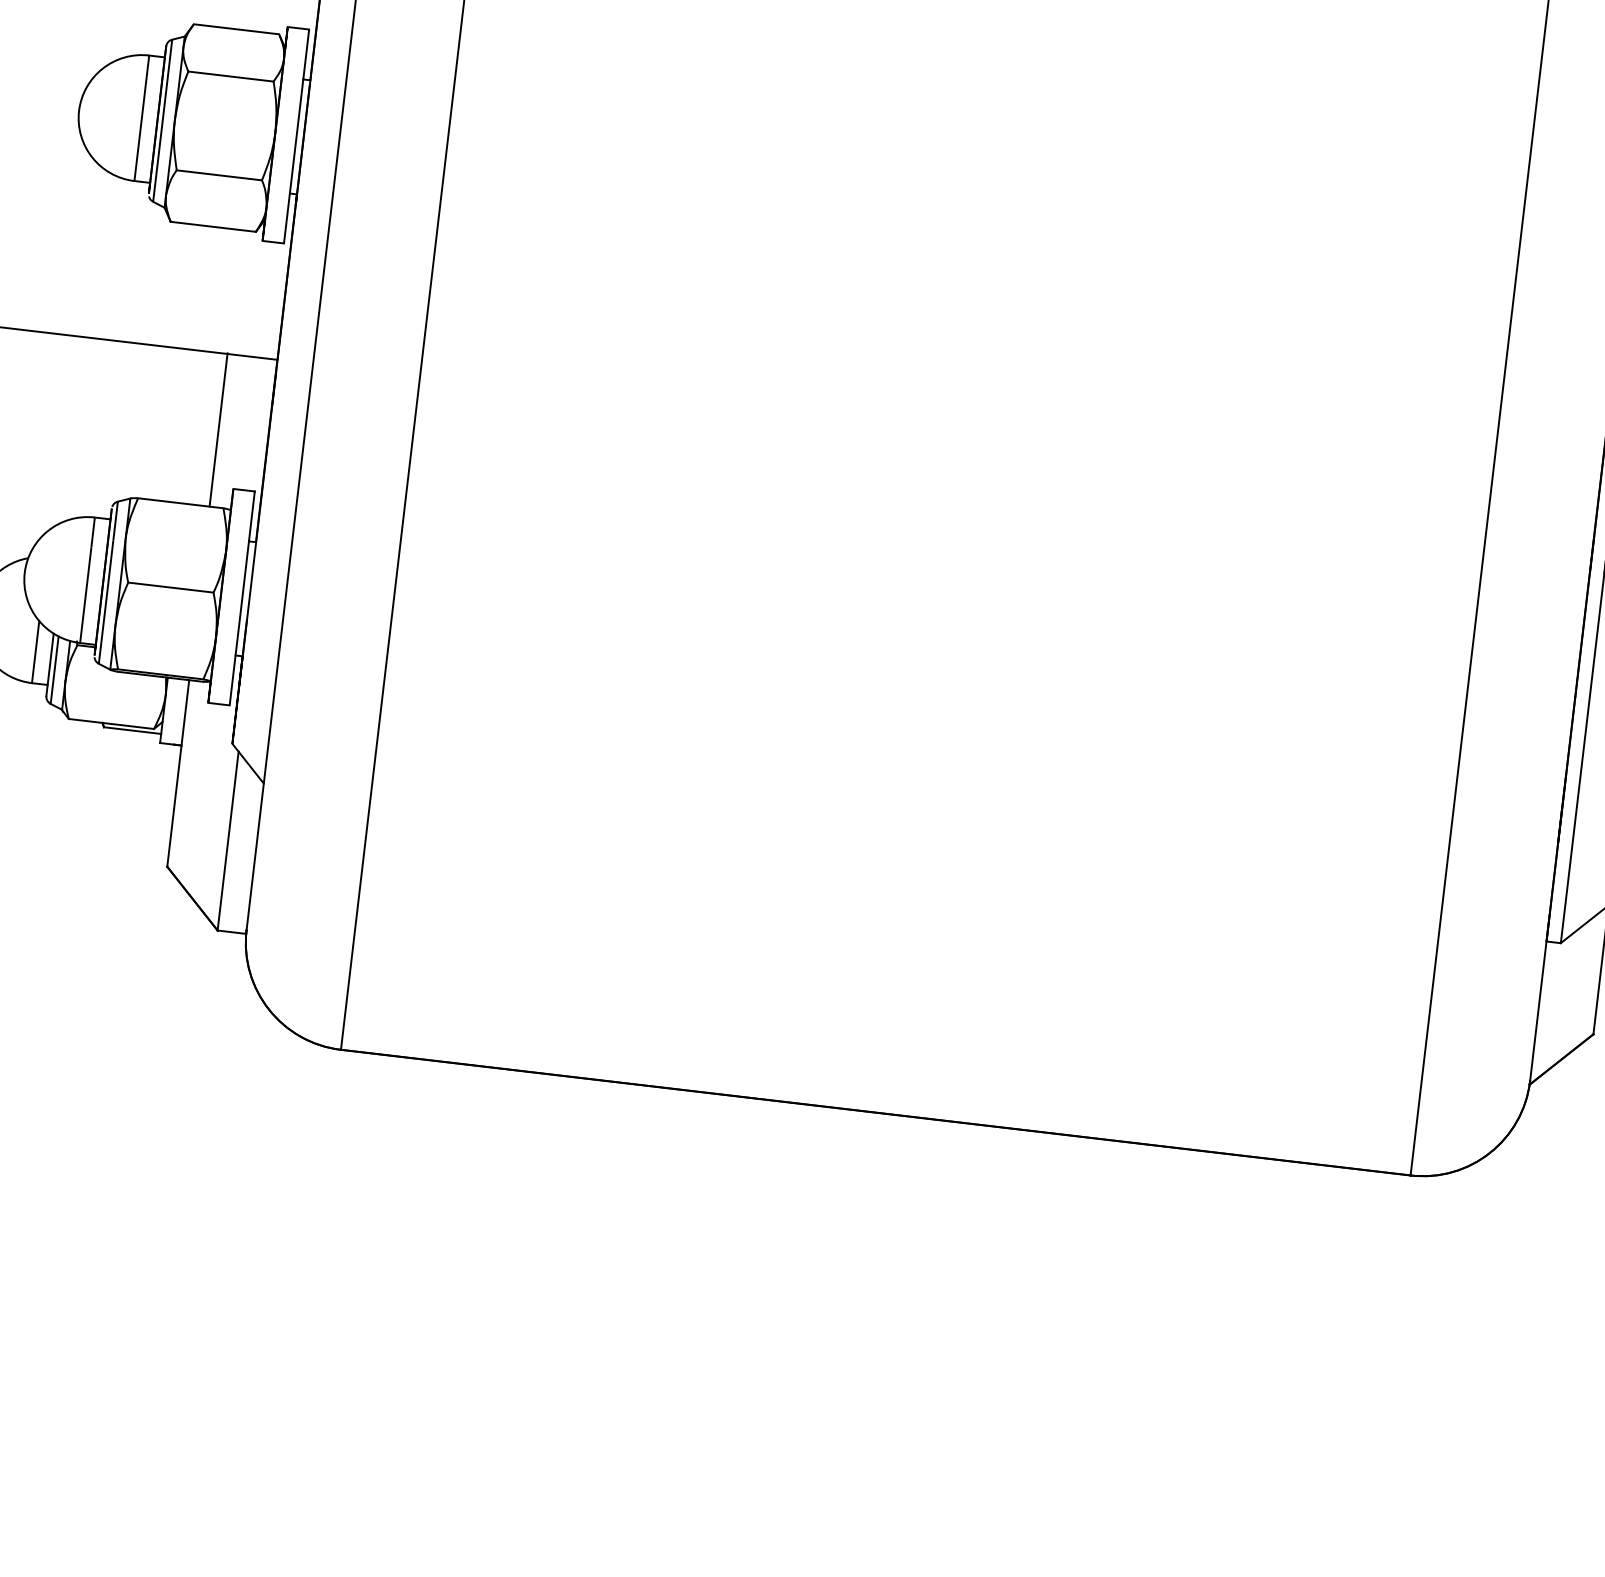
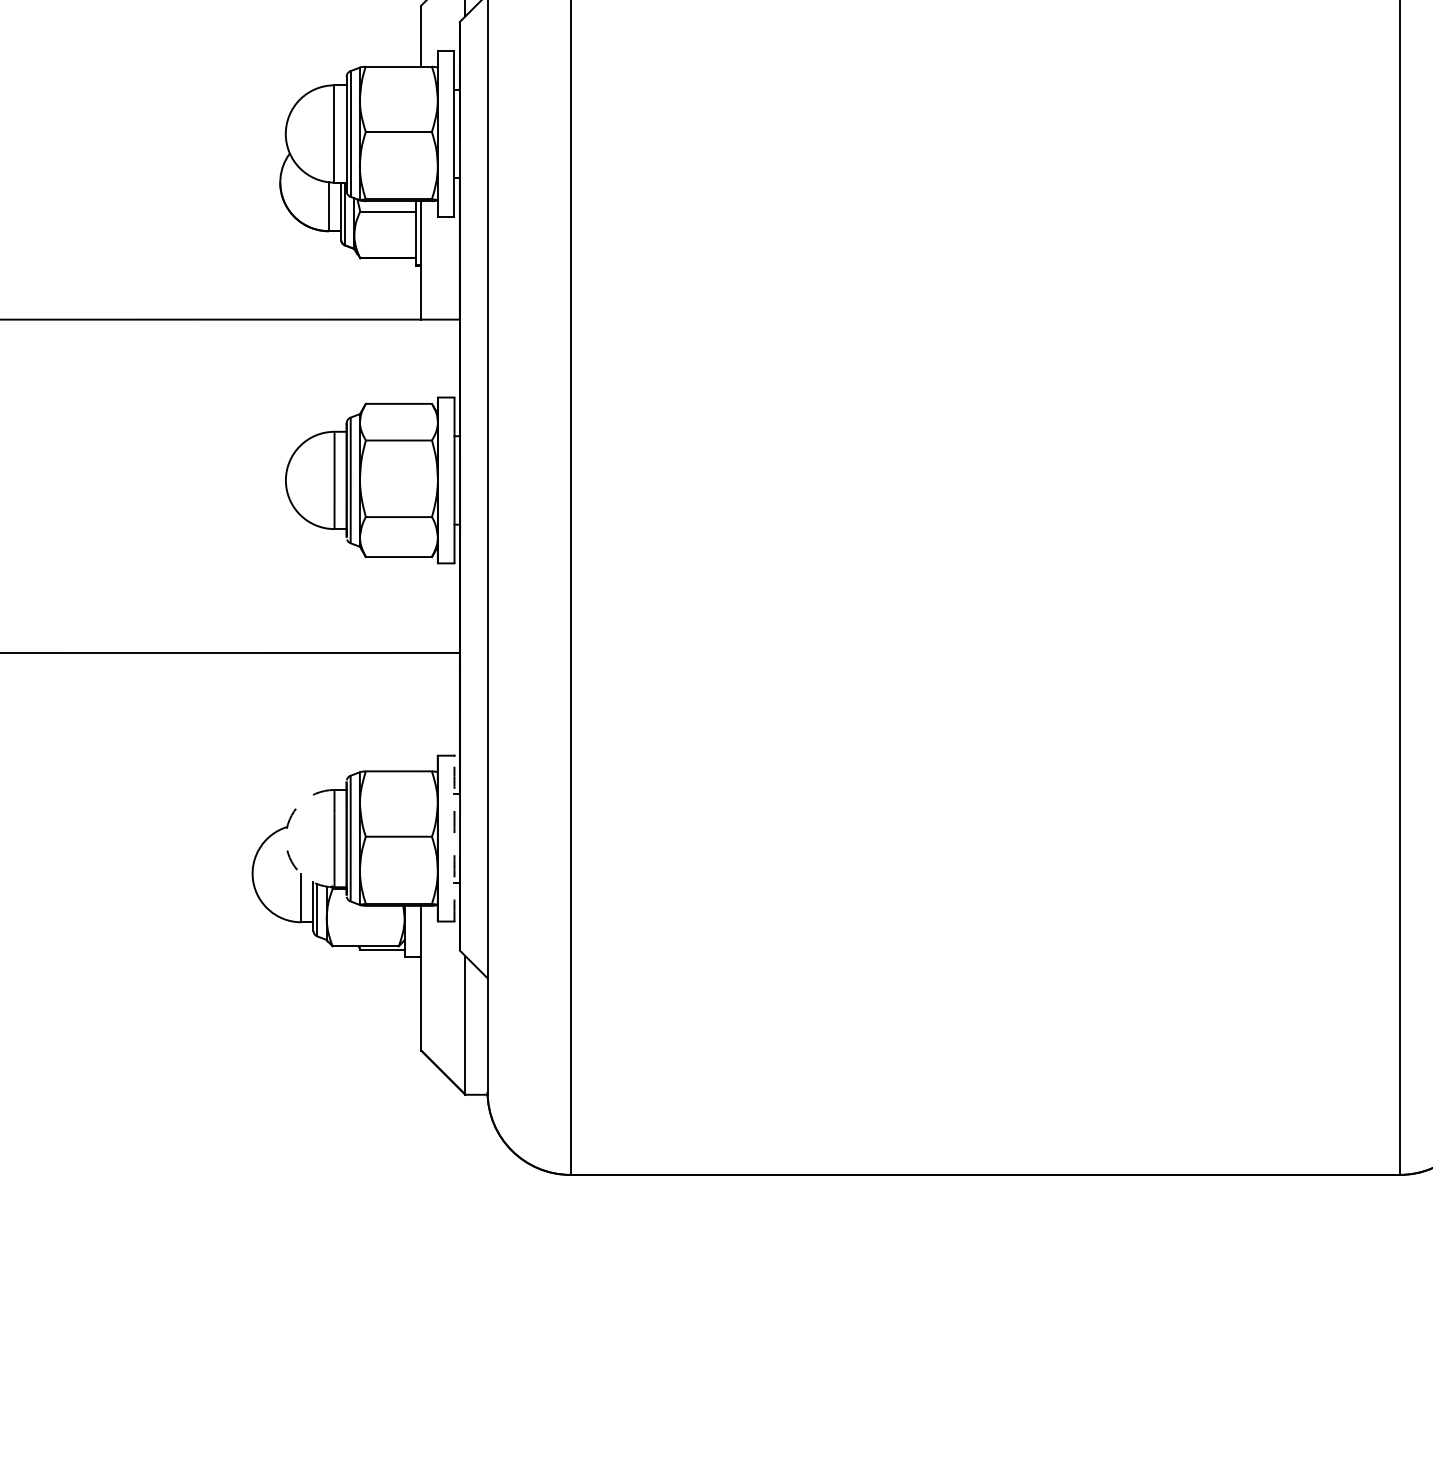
line: (218, 429) -> (421, 711), removed
arc: (24, 572) -> (285, 838), solid -> dashed
arc: (242, 598) -> (454, 838), solid -> dashed

